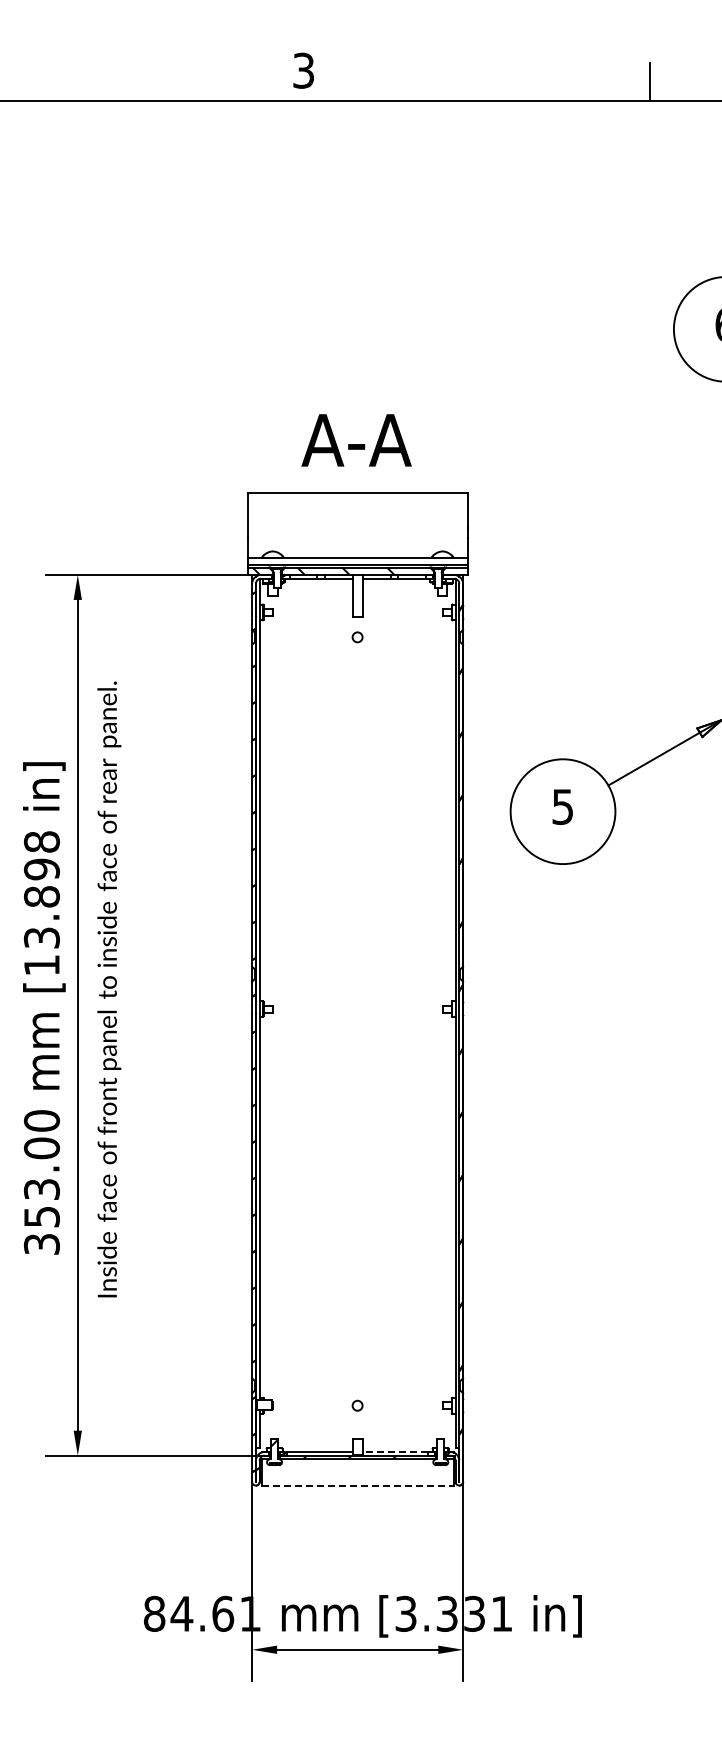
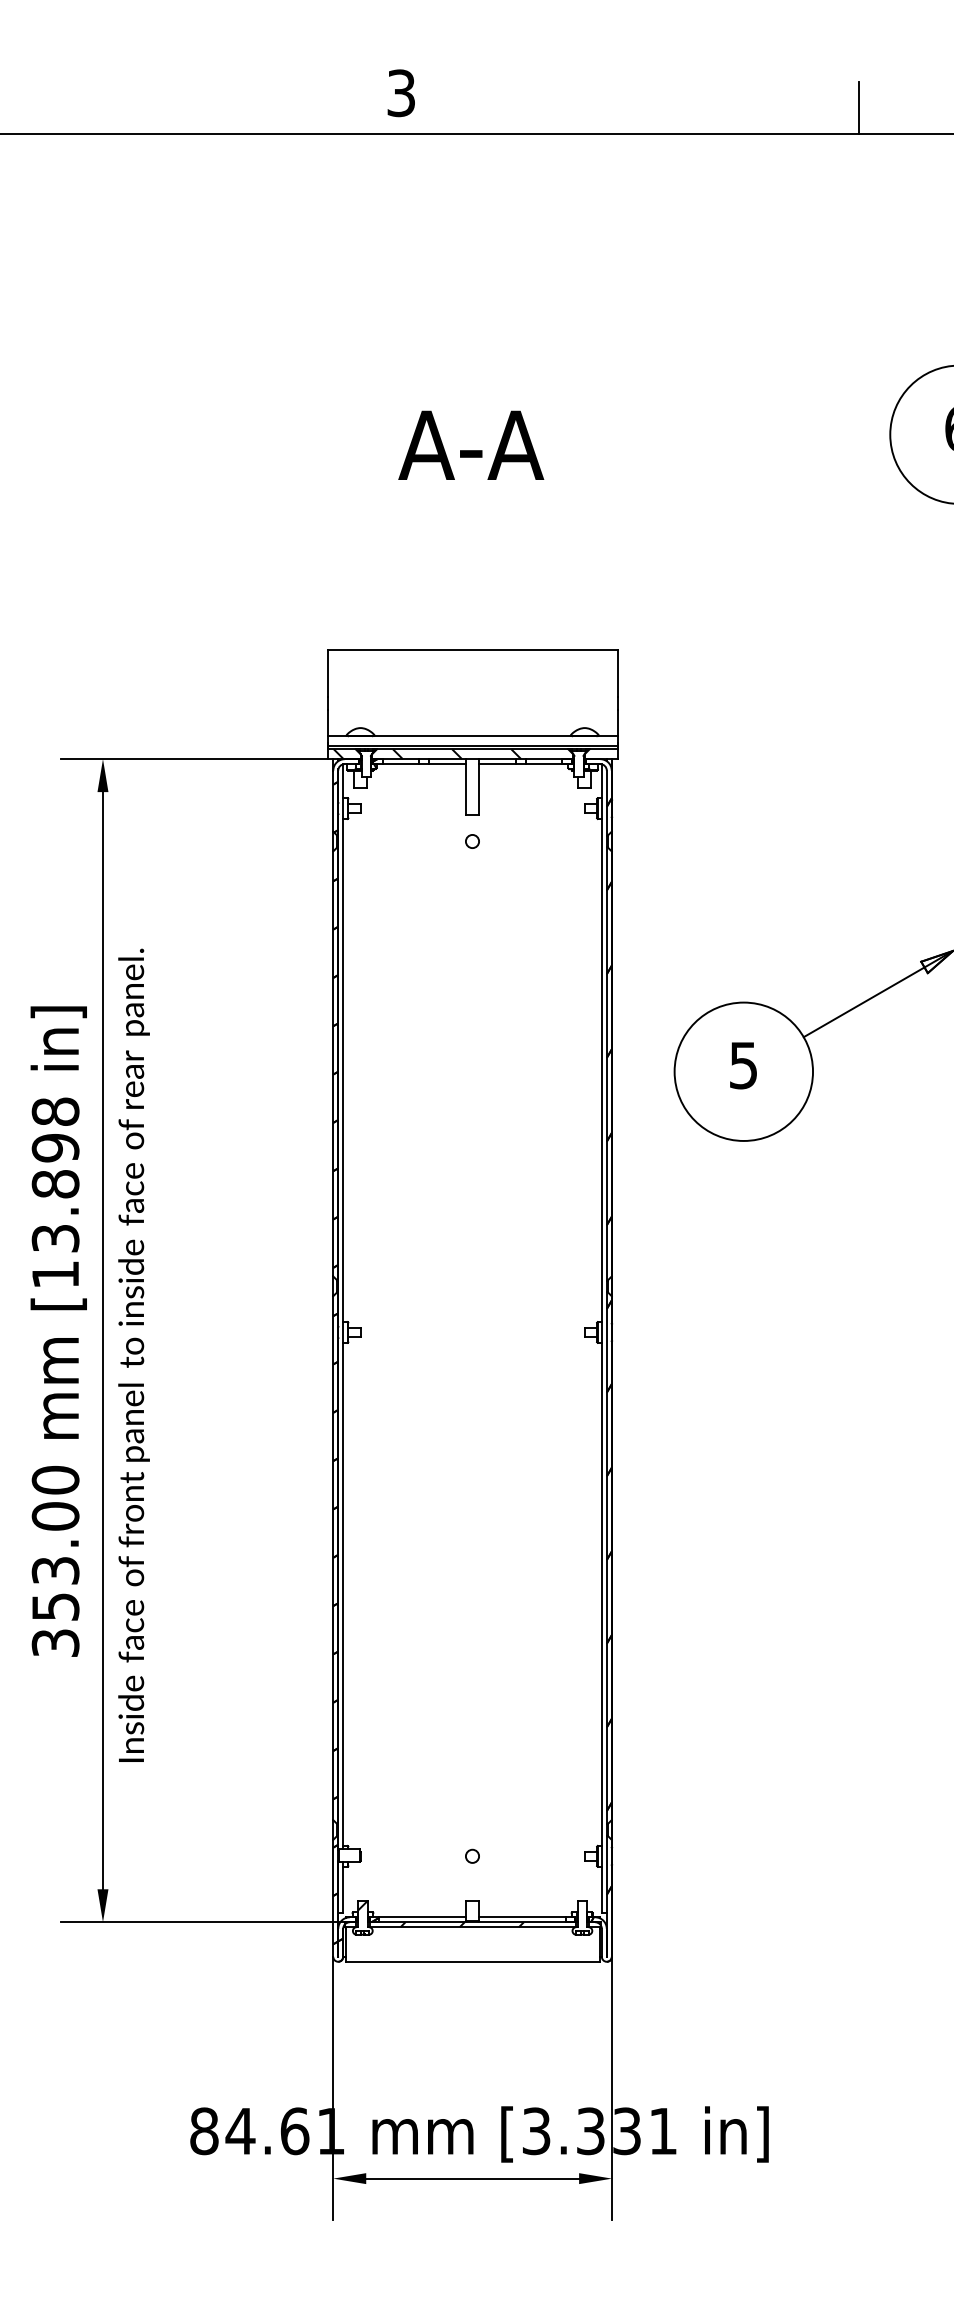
text: (356, 440) -> (471, 445), moved
text: (109, 989) -> (134, 1355), moved
line: (395, 1451) -> (522, 1916), dashed -> solid
line: (358, 1485) -> (473, 1961), dashed -> solid

